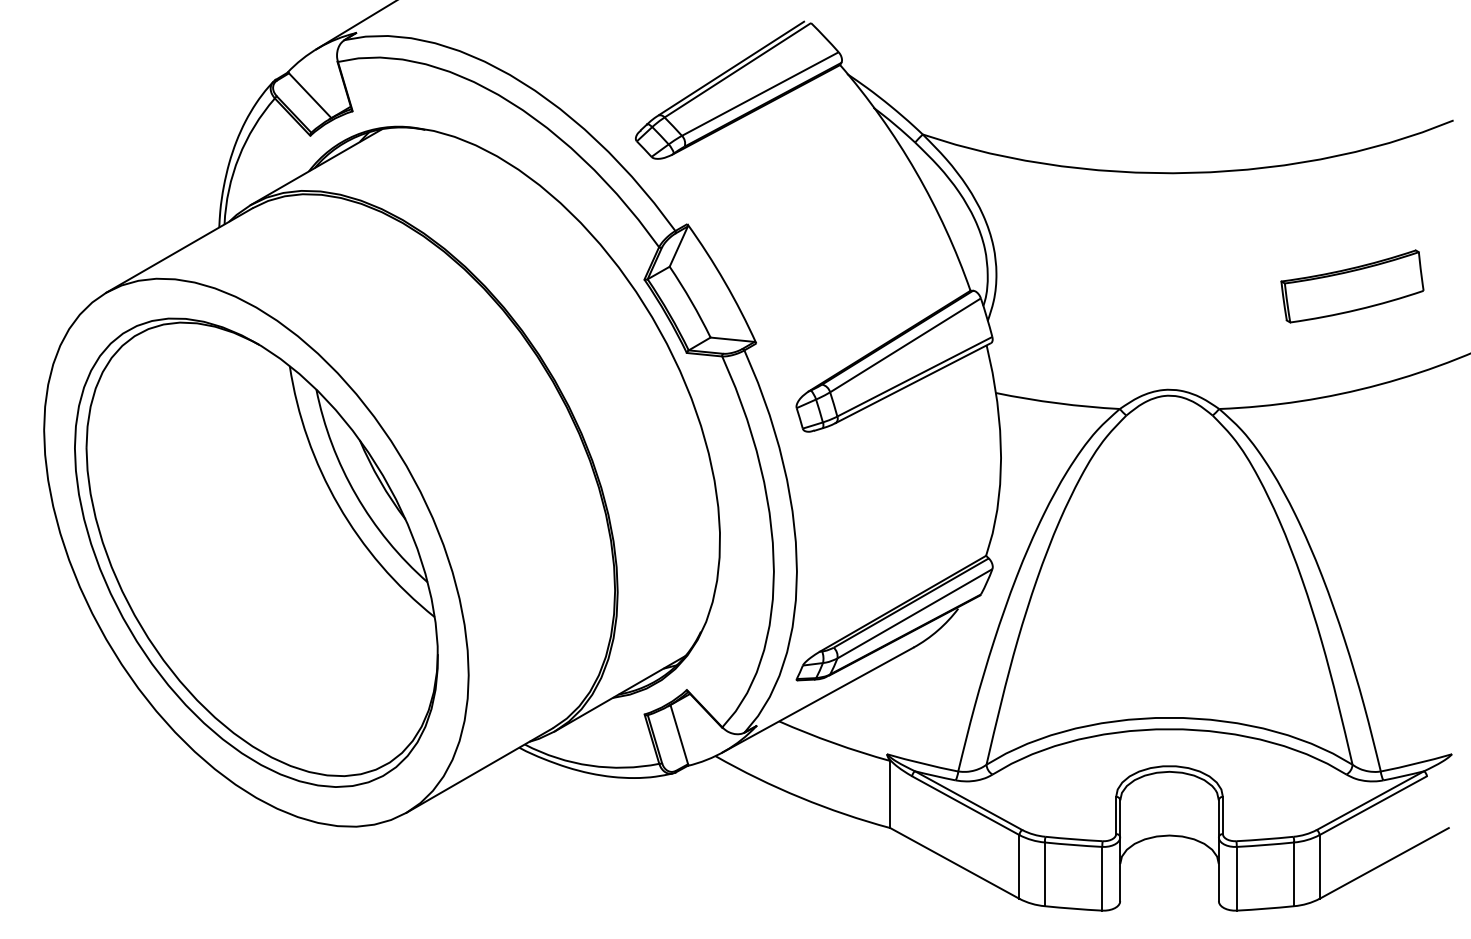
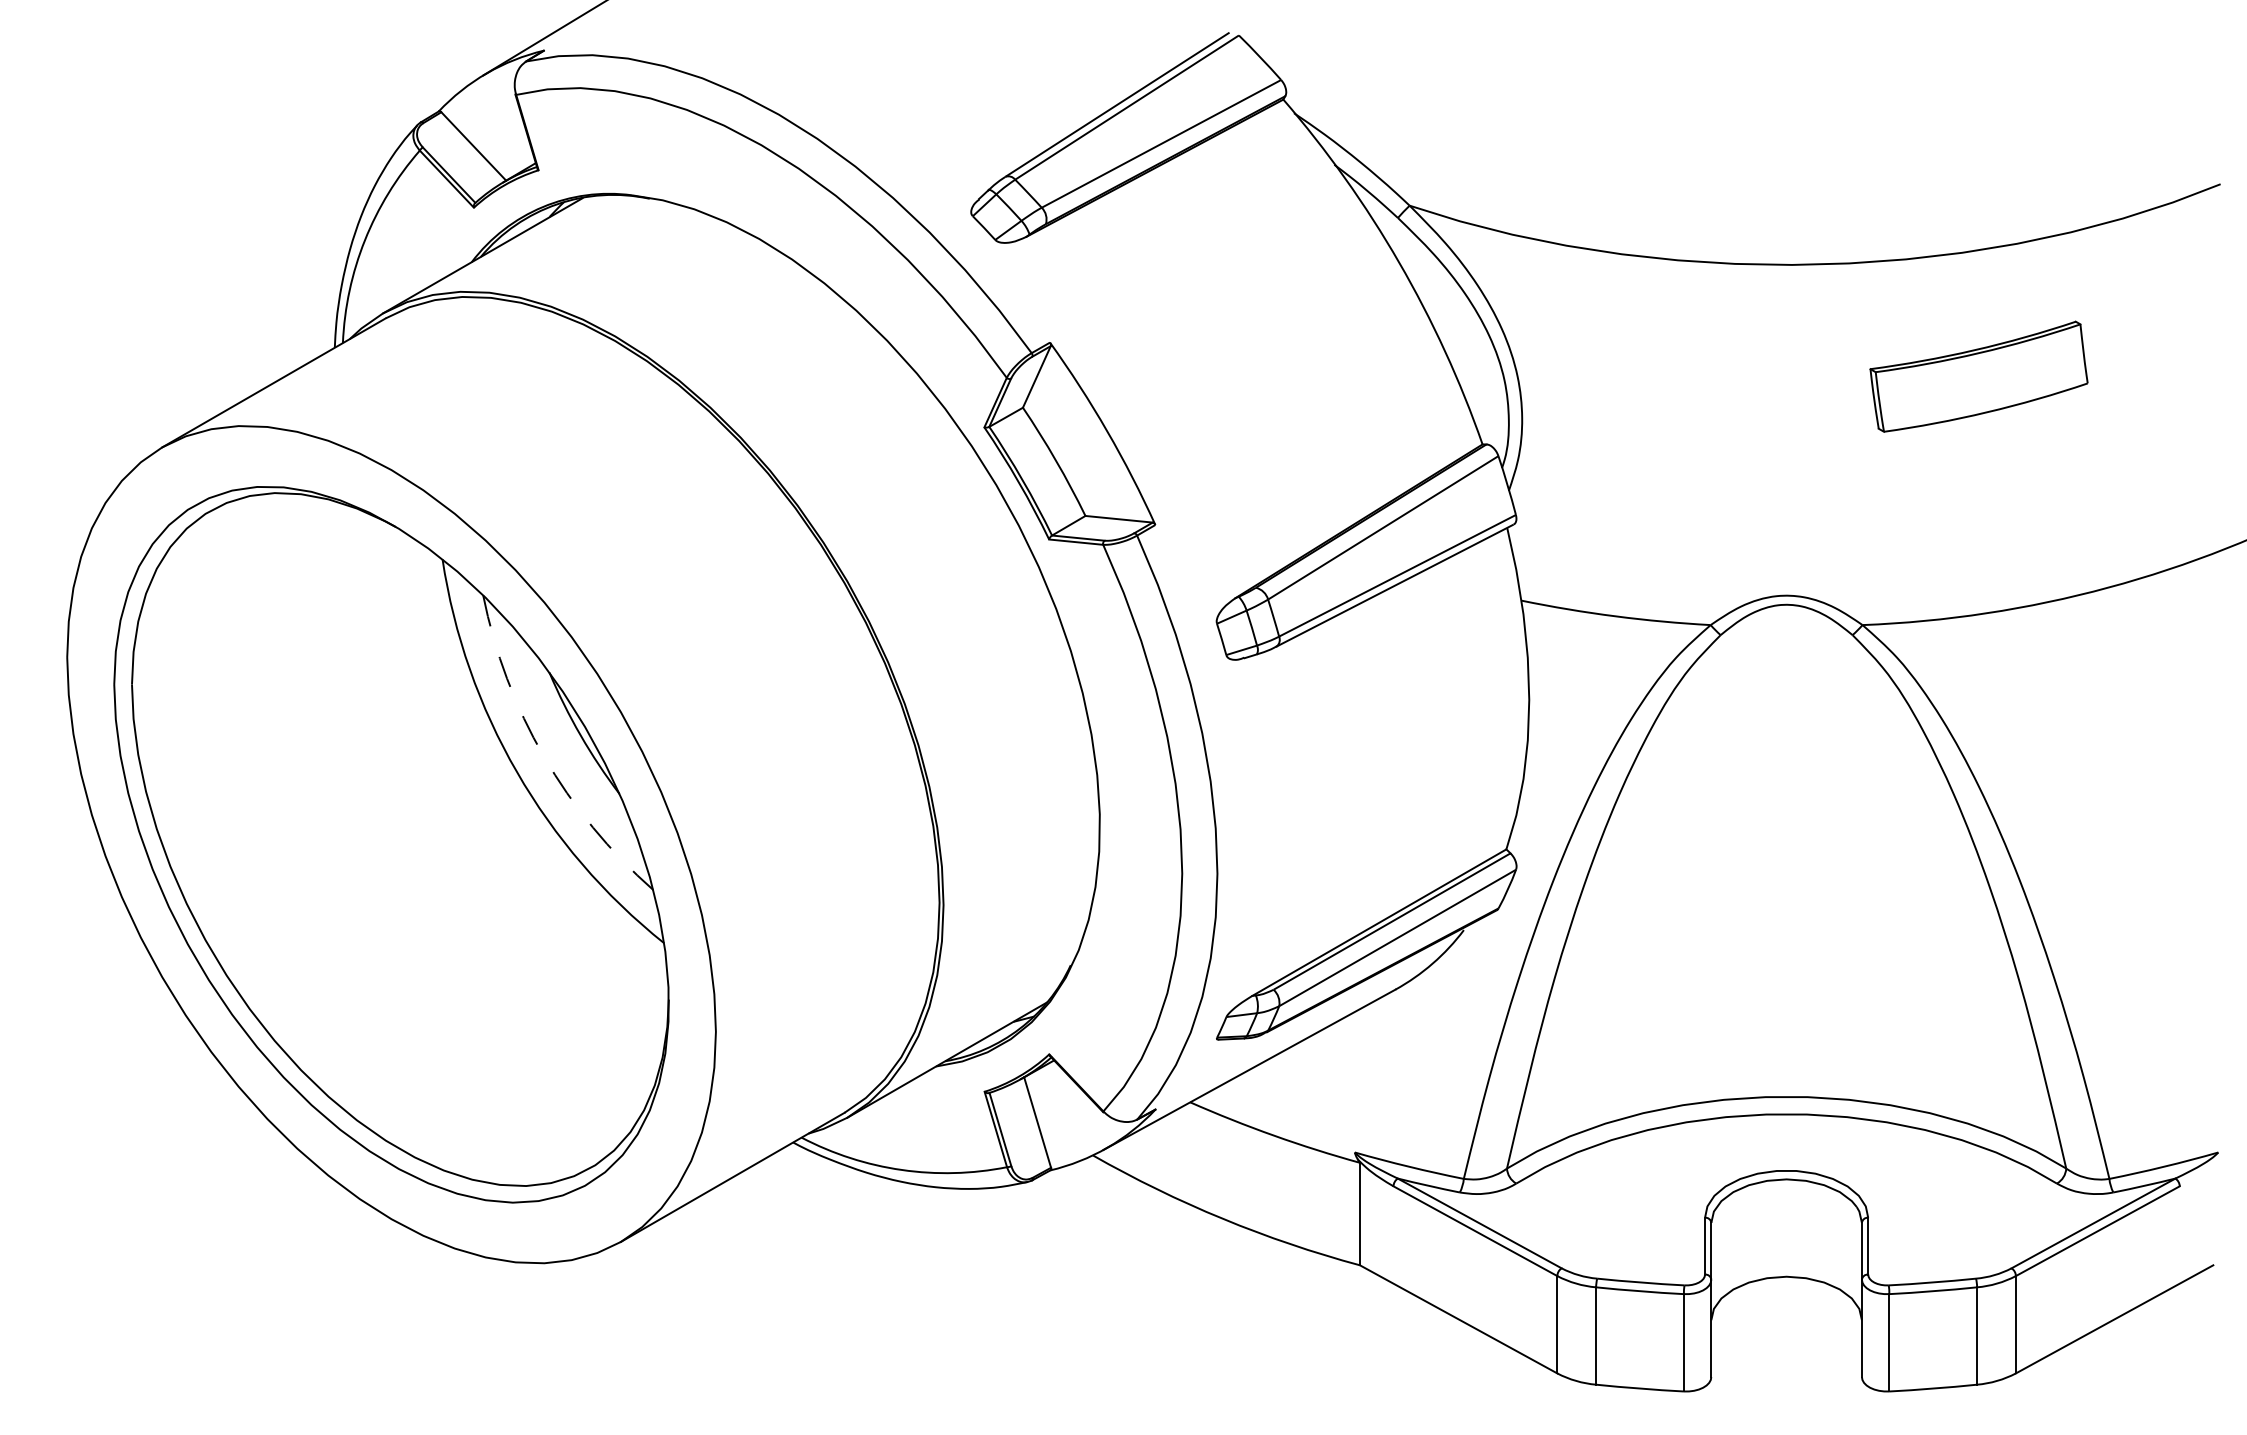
part: (1352, 286) -> (1979, 376), moved
arc: (356, 495) -> (544, 757), solid -> dashed

